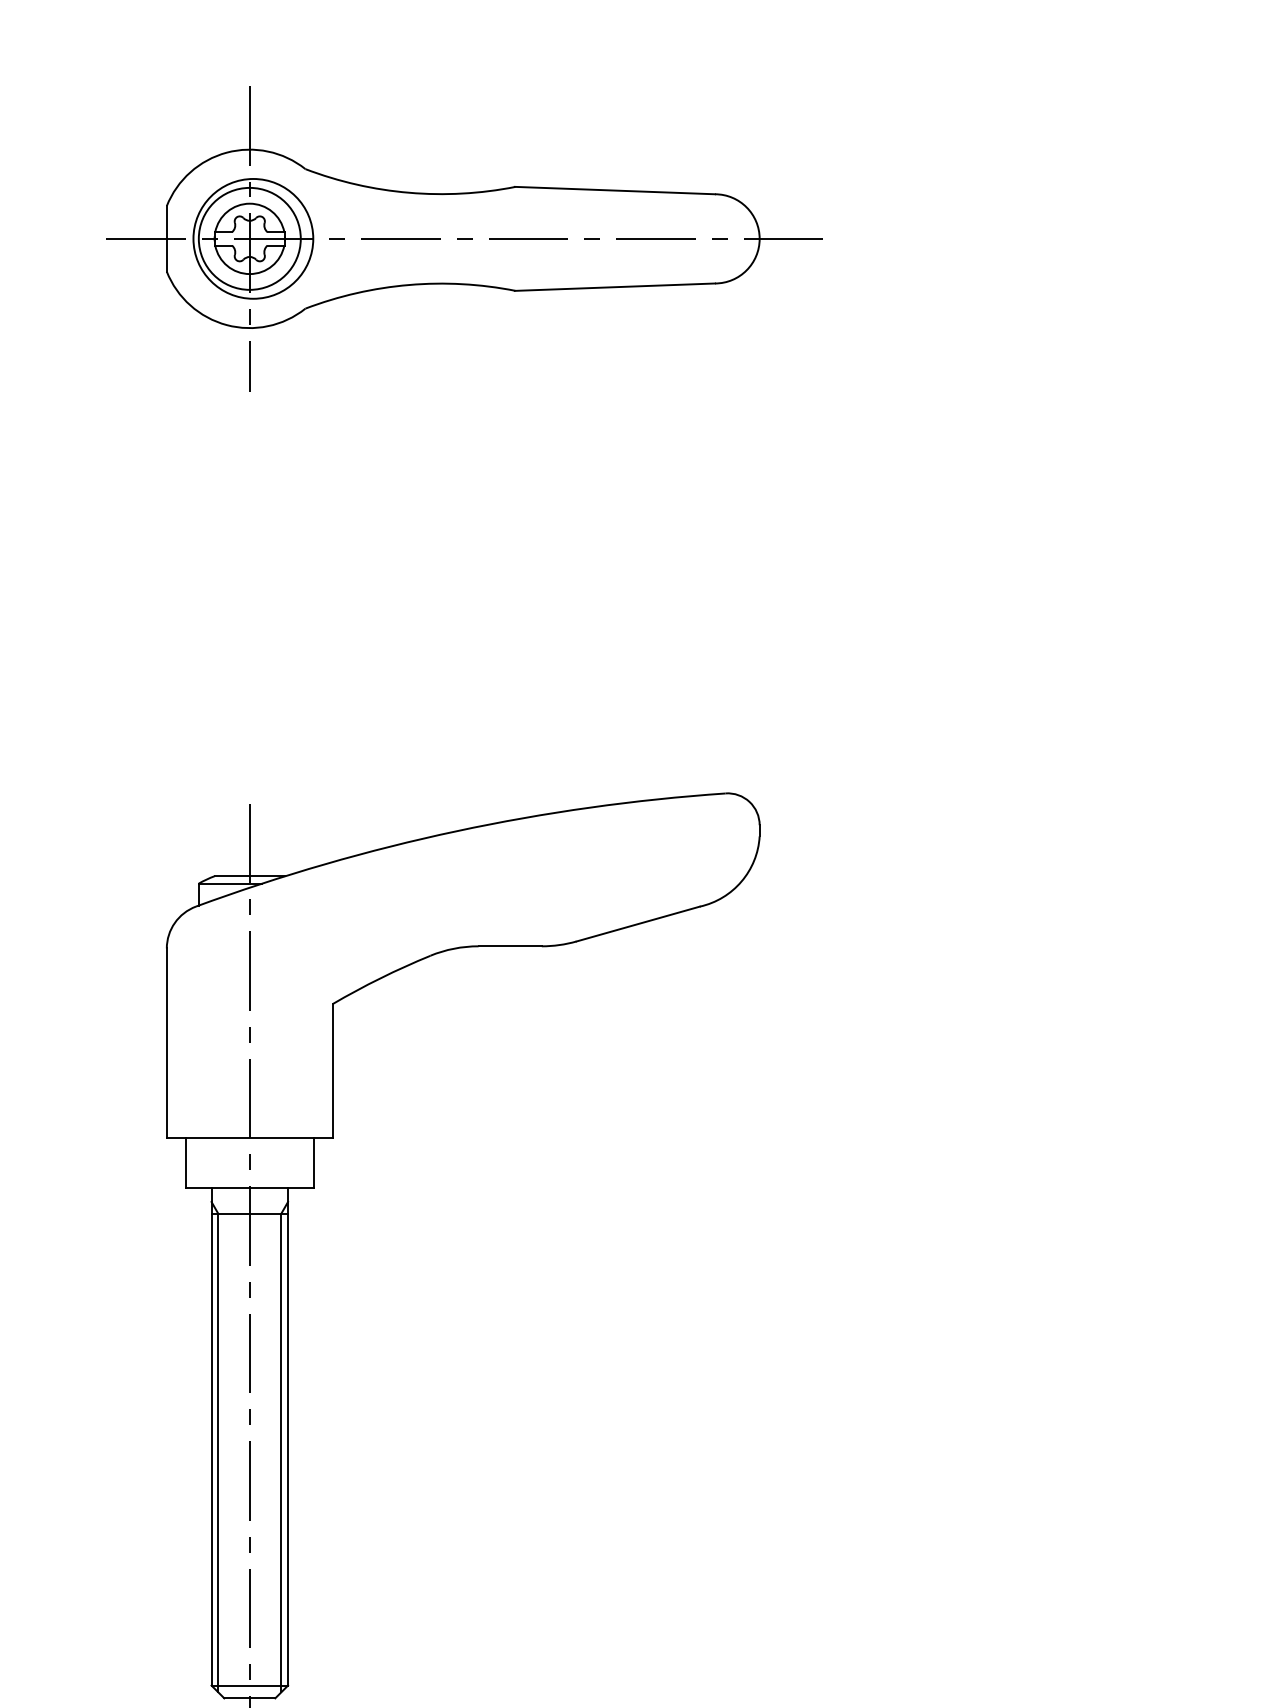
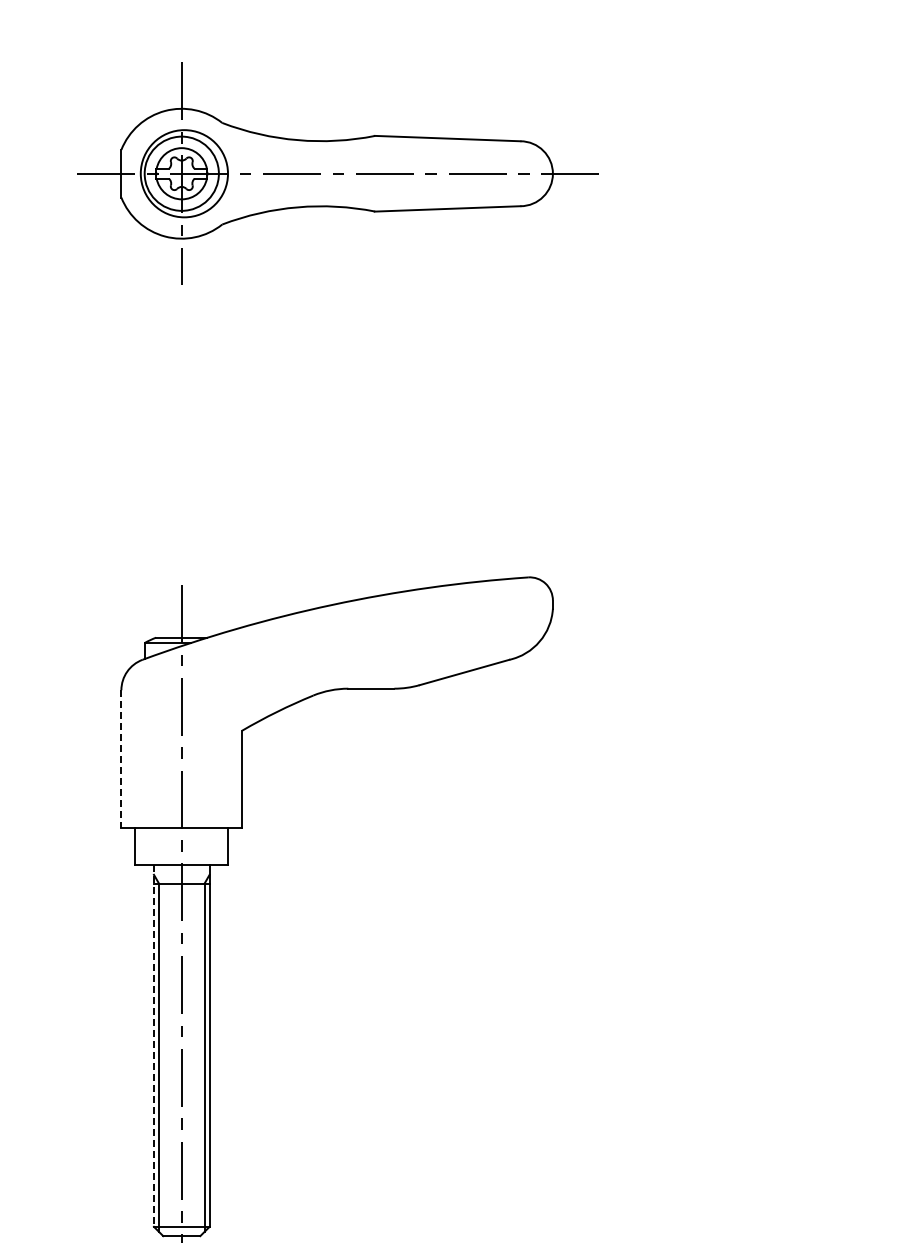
line: (166, 1043) -> (121, 759), solid -> dashed
line: (210, 1436) -> (153, 1045), solid -> dashed

